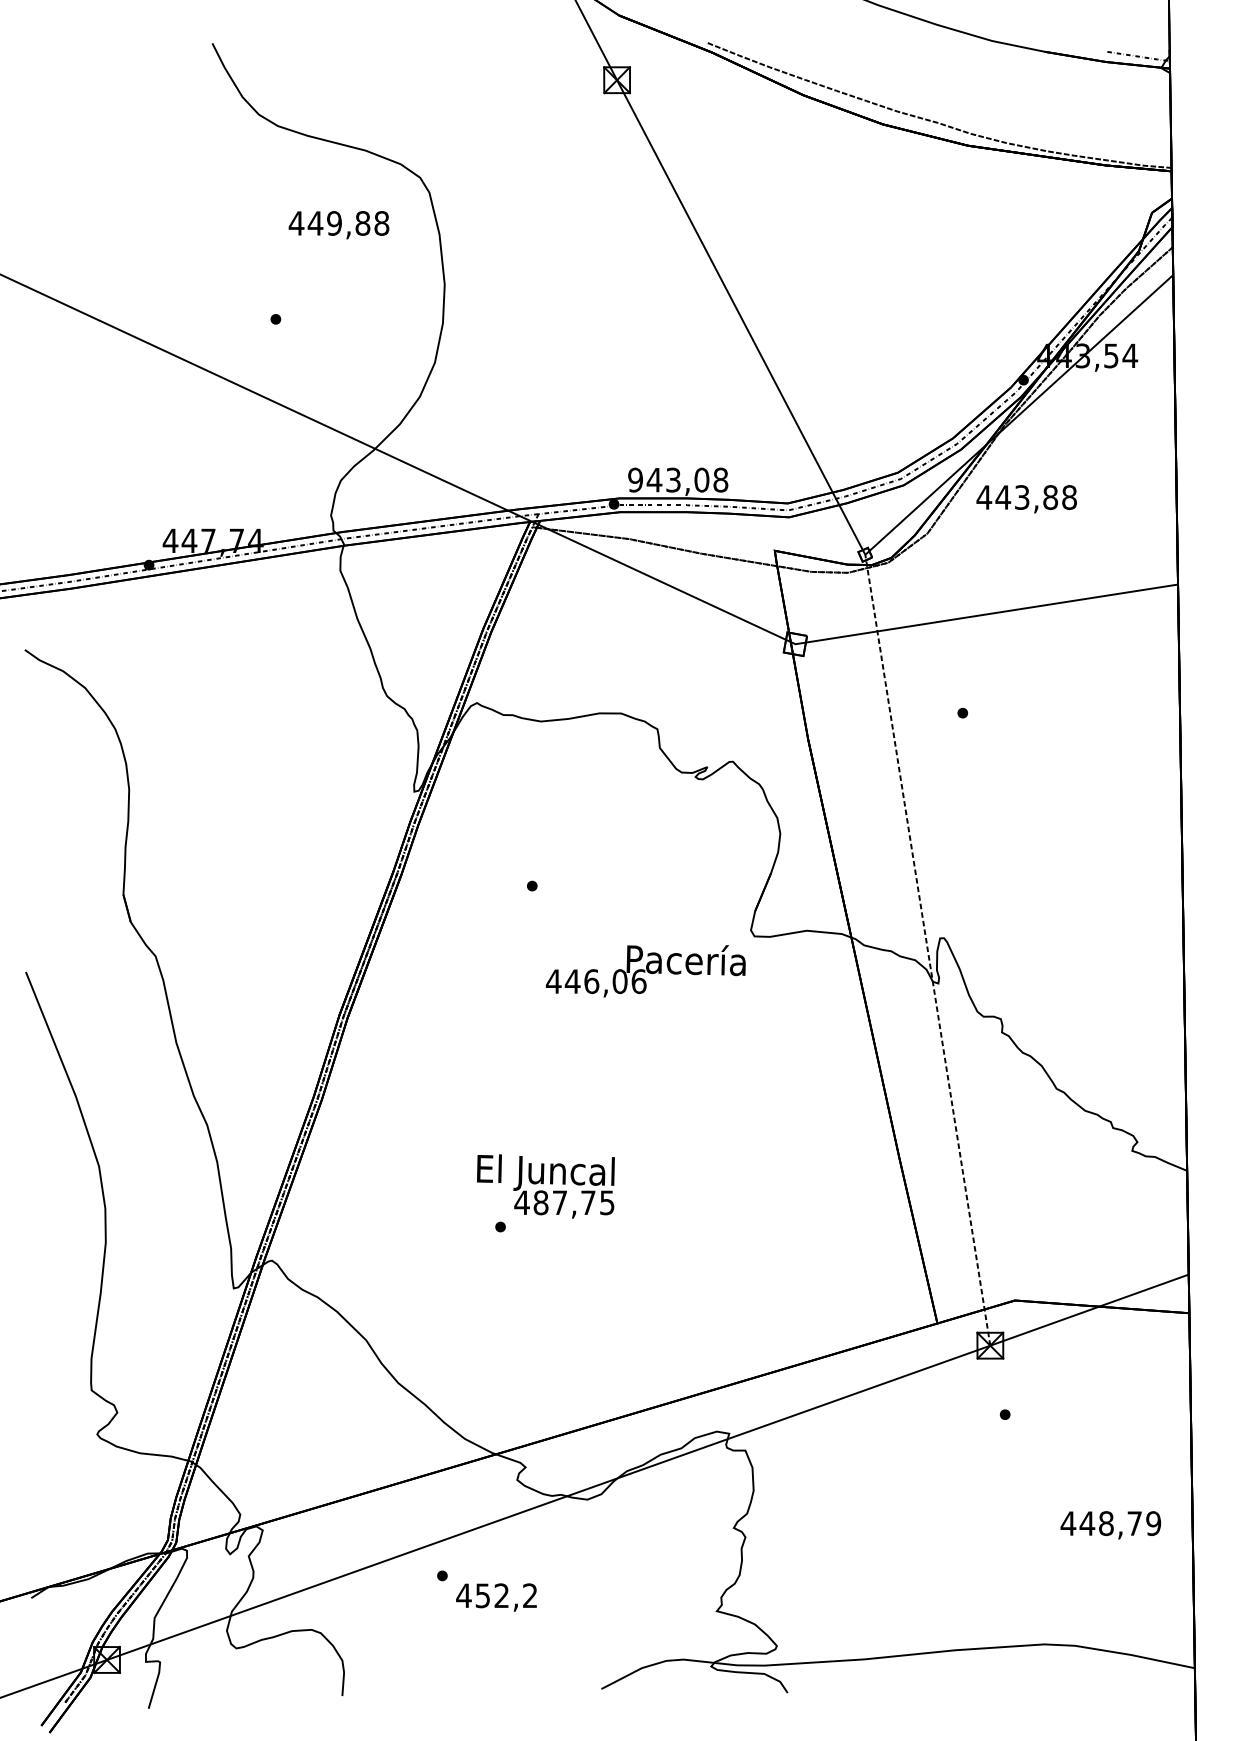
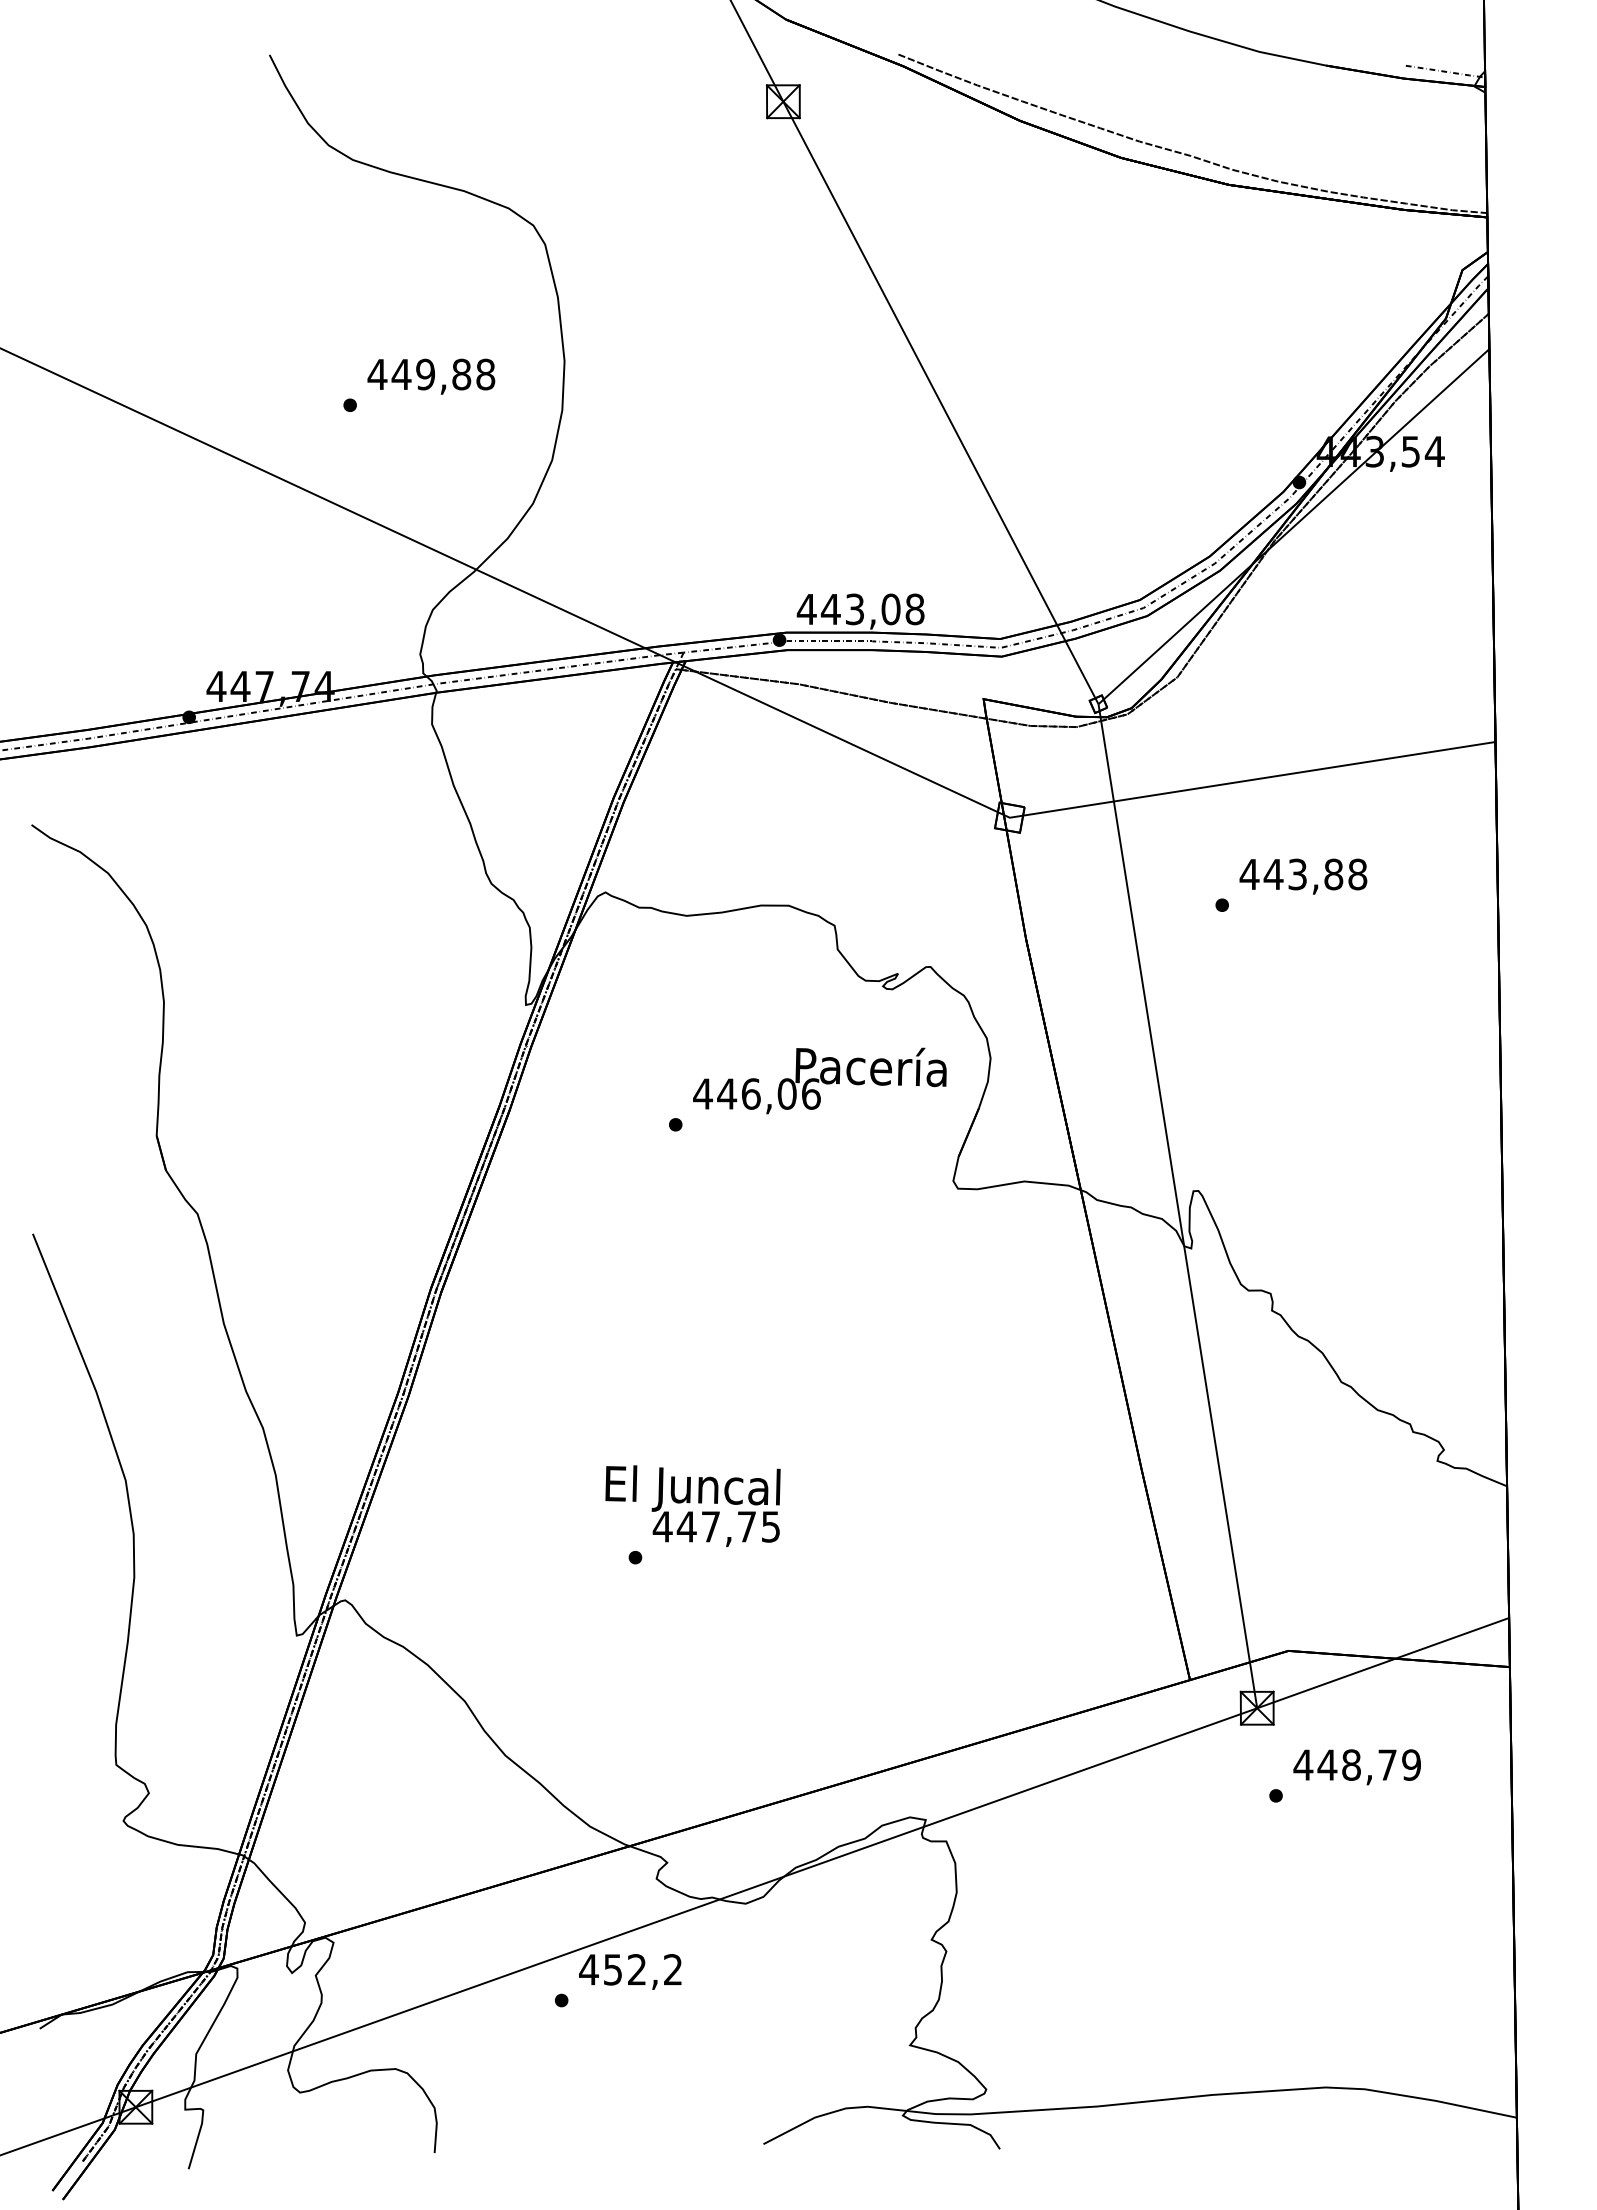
text: (339, 224) -> (431, 376), moved
text: (635, 480) -> (806, 609), 943,08 -> 443,08
text: (1026, 499) -> (1303, 876), moved
line: (927, 949) -> (1177, 1205), dashed -> solid
text: (645, 970) -> (819, 1080), moved
text: (540, 1202) -> (686, 1526), 487,75 -> 447,75
text: (1110, 1525) -> (1356, 1767), moved
text: (496, 1597) -> (630, 1971), moved

